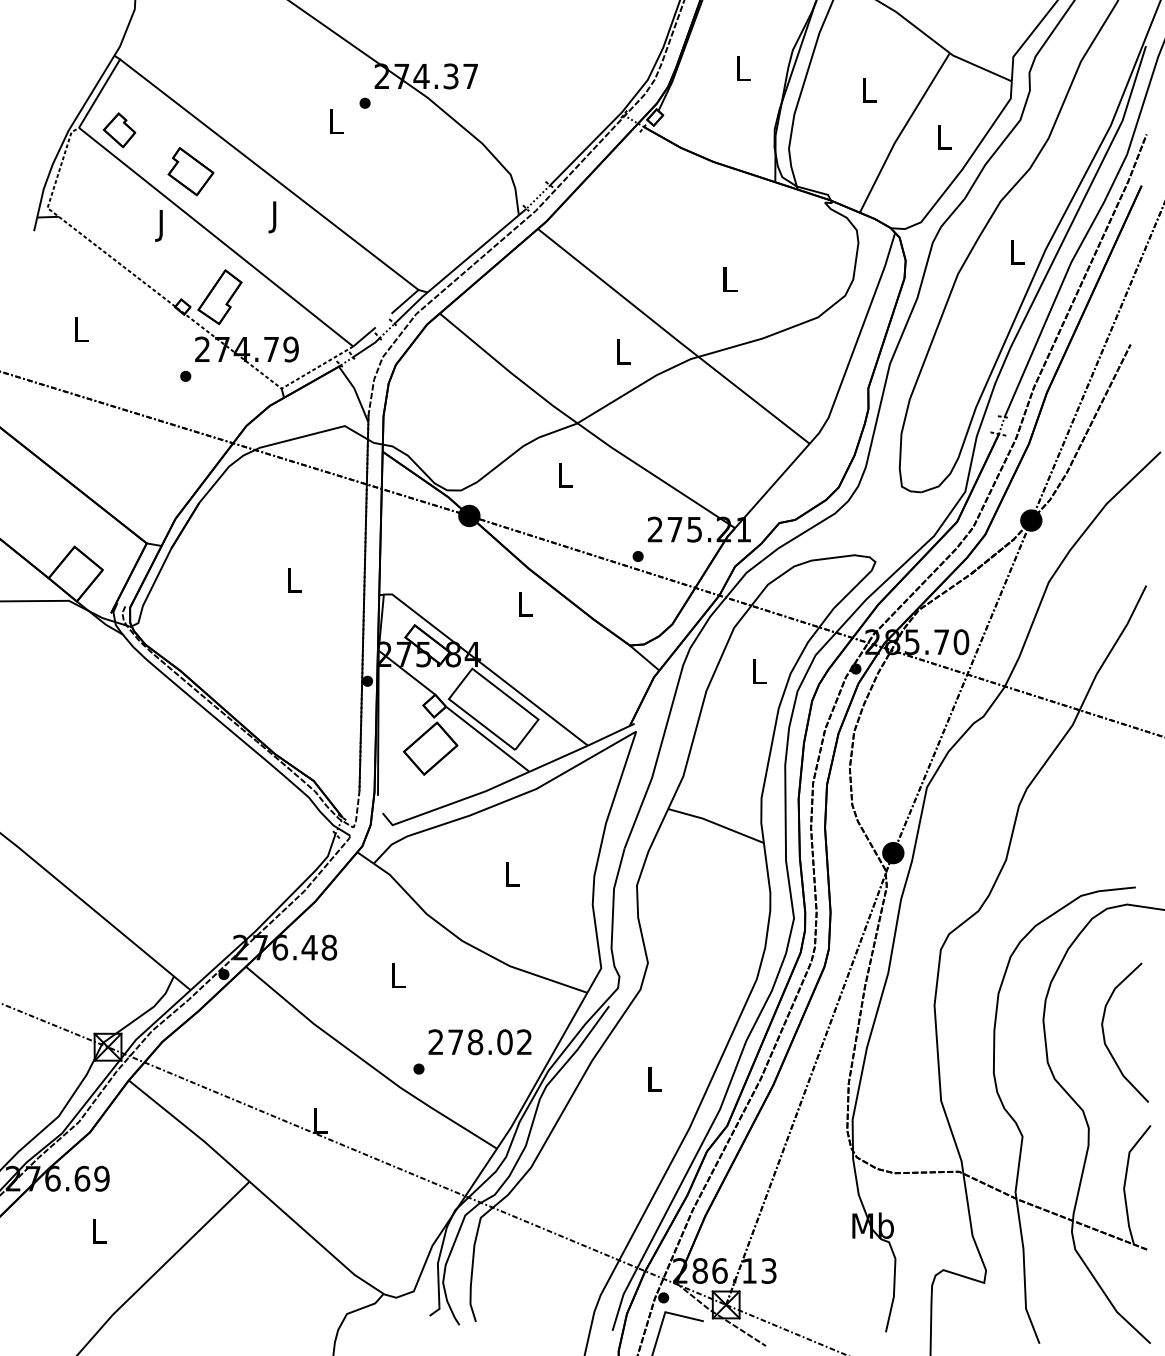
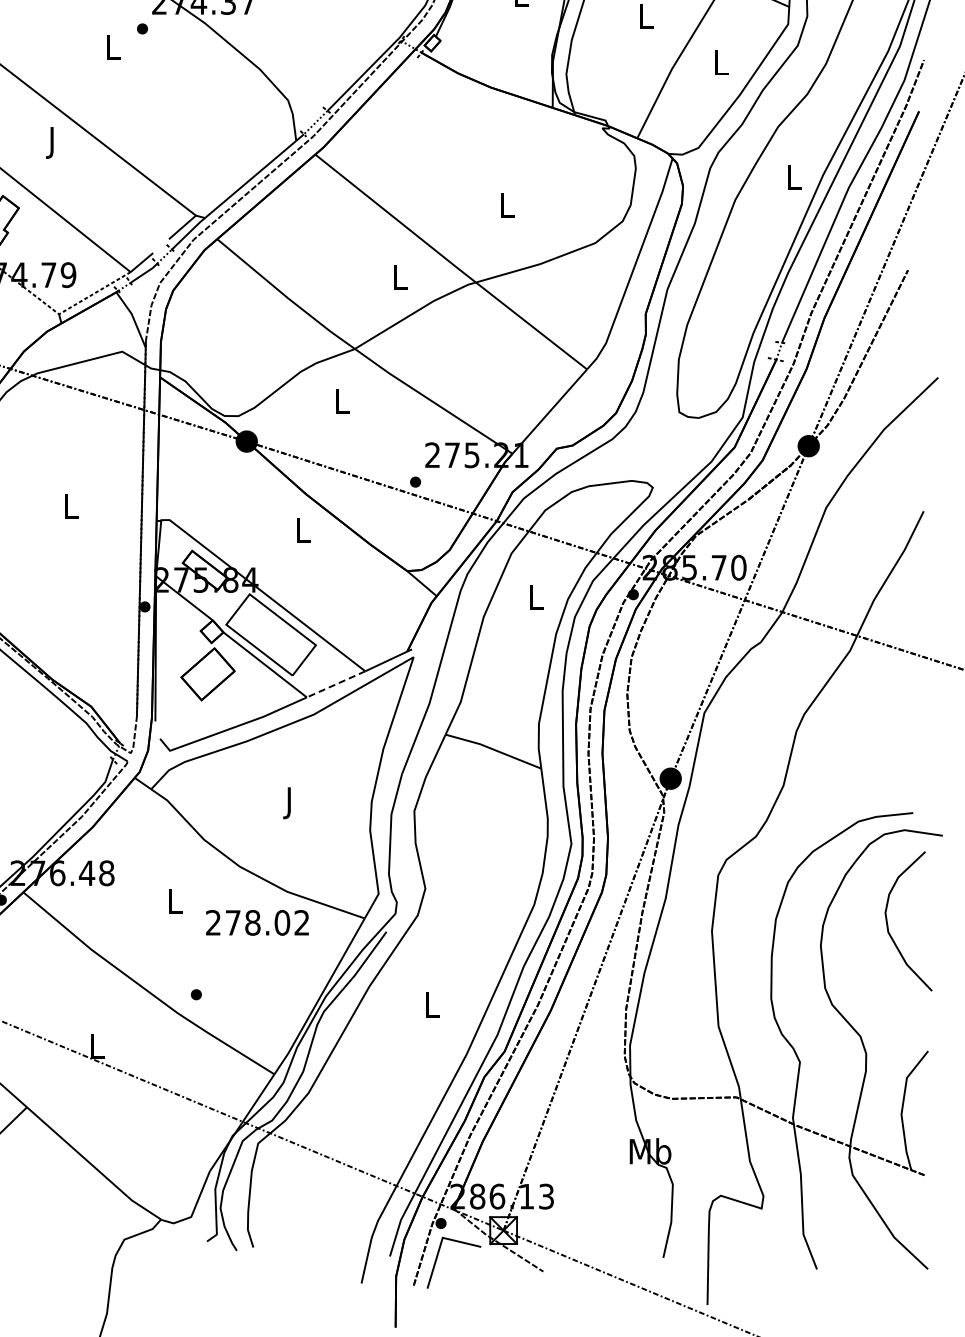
line: (558, 758) -> (335, 684), solid -> dashed
text: (512, 877) -> (289, 803), L -> J
curve: (1105, 1038) -> (888, 927), moved
text: (479, 1042) -> (256, 923), moved

